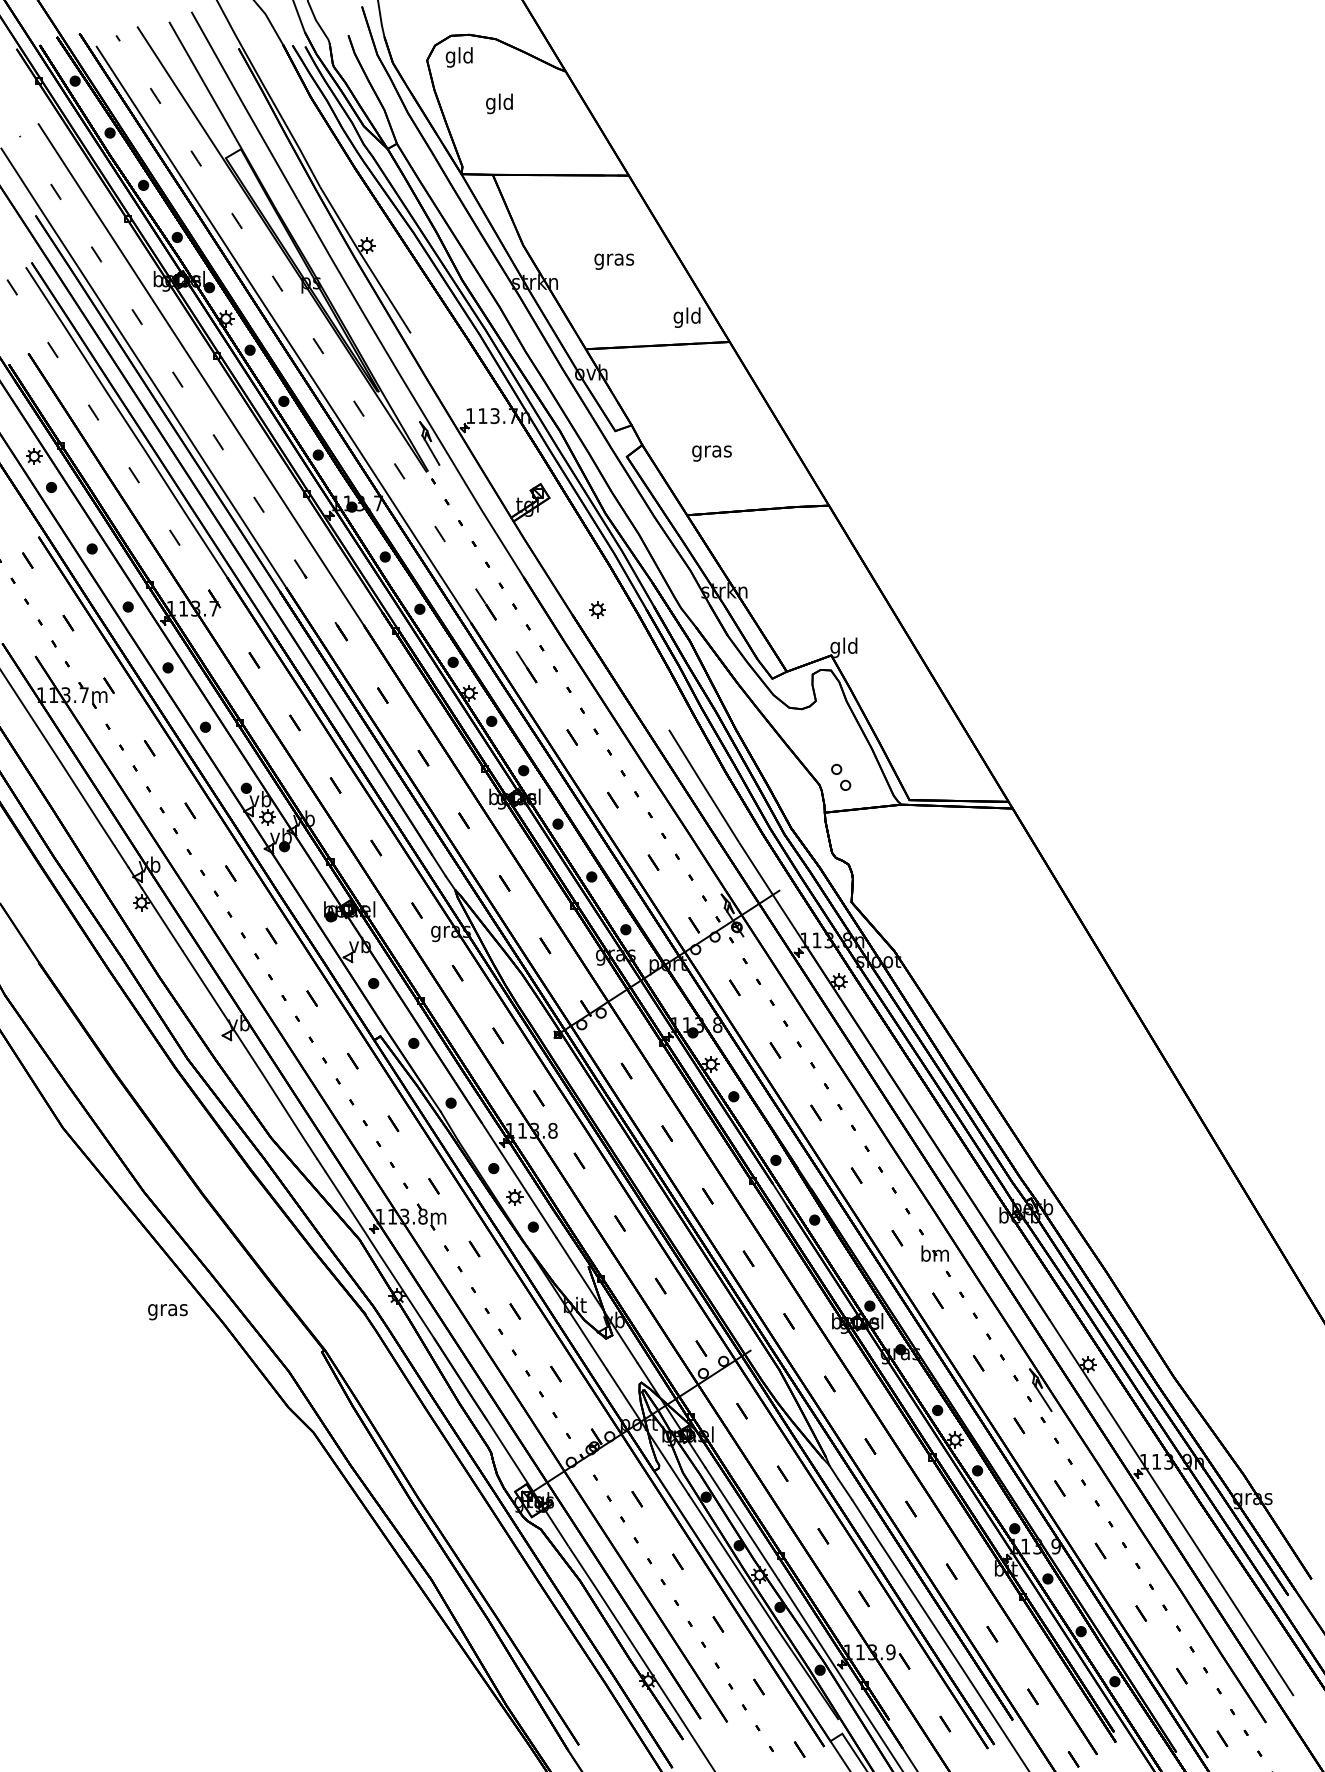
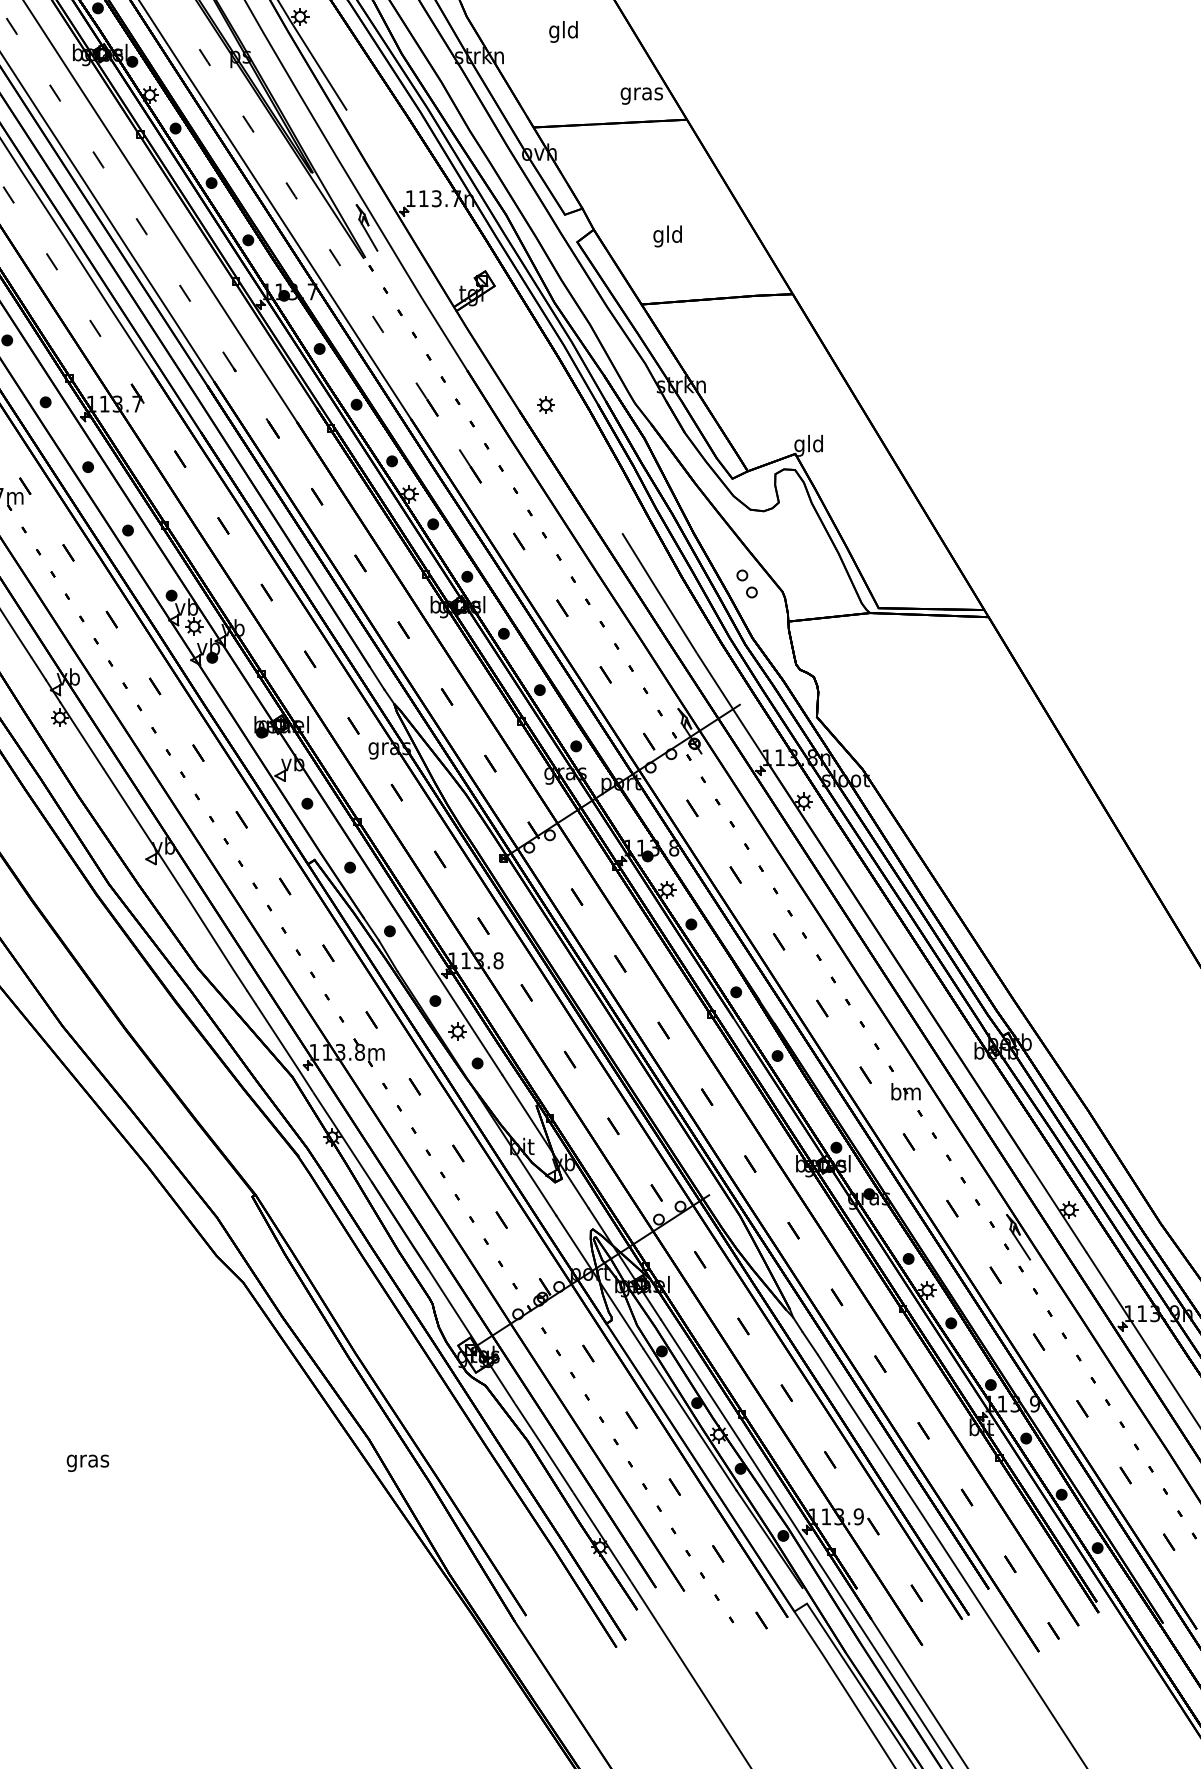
text: (614, 259) -> (564, 31), gras -> gld
text: (687, 317) -> (641, 93), gld -> gras
text: (711, 451) -> (667, 236), gras -> gld
part: (841, 776) -> (747, 583), moved
text: (167, 1312) -> (87, 1463), moved

